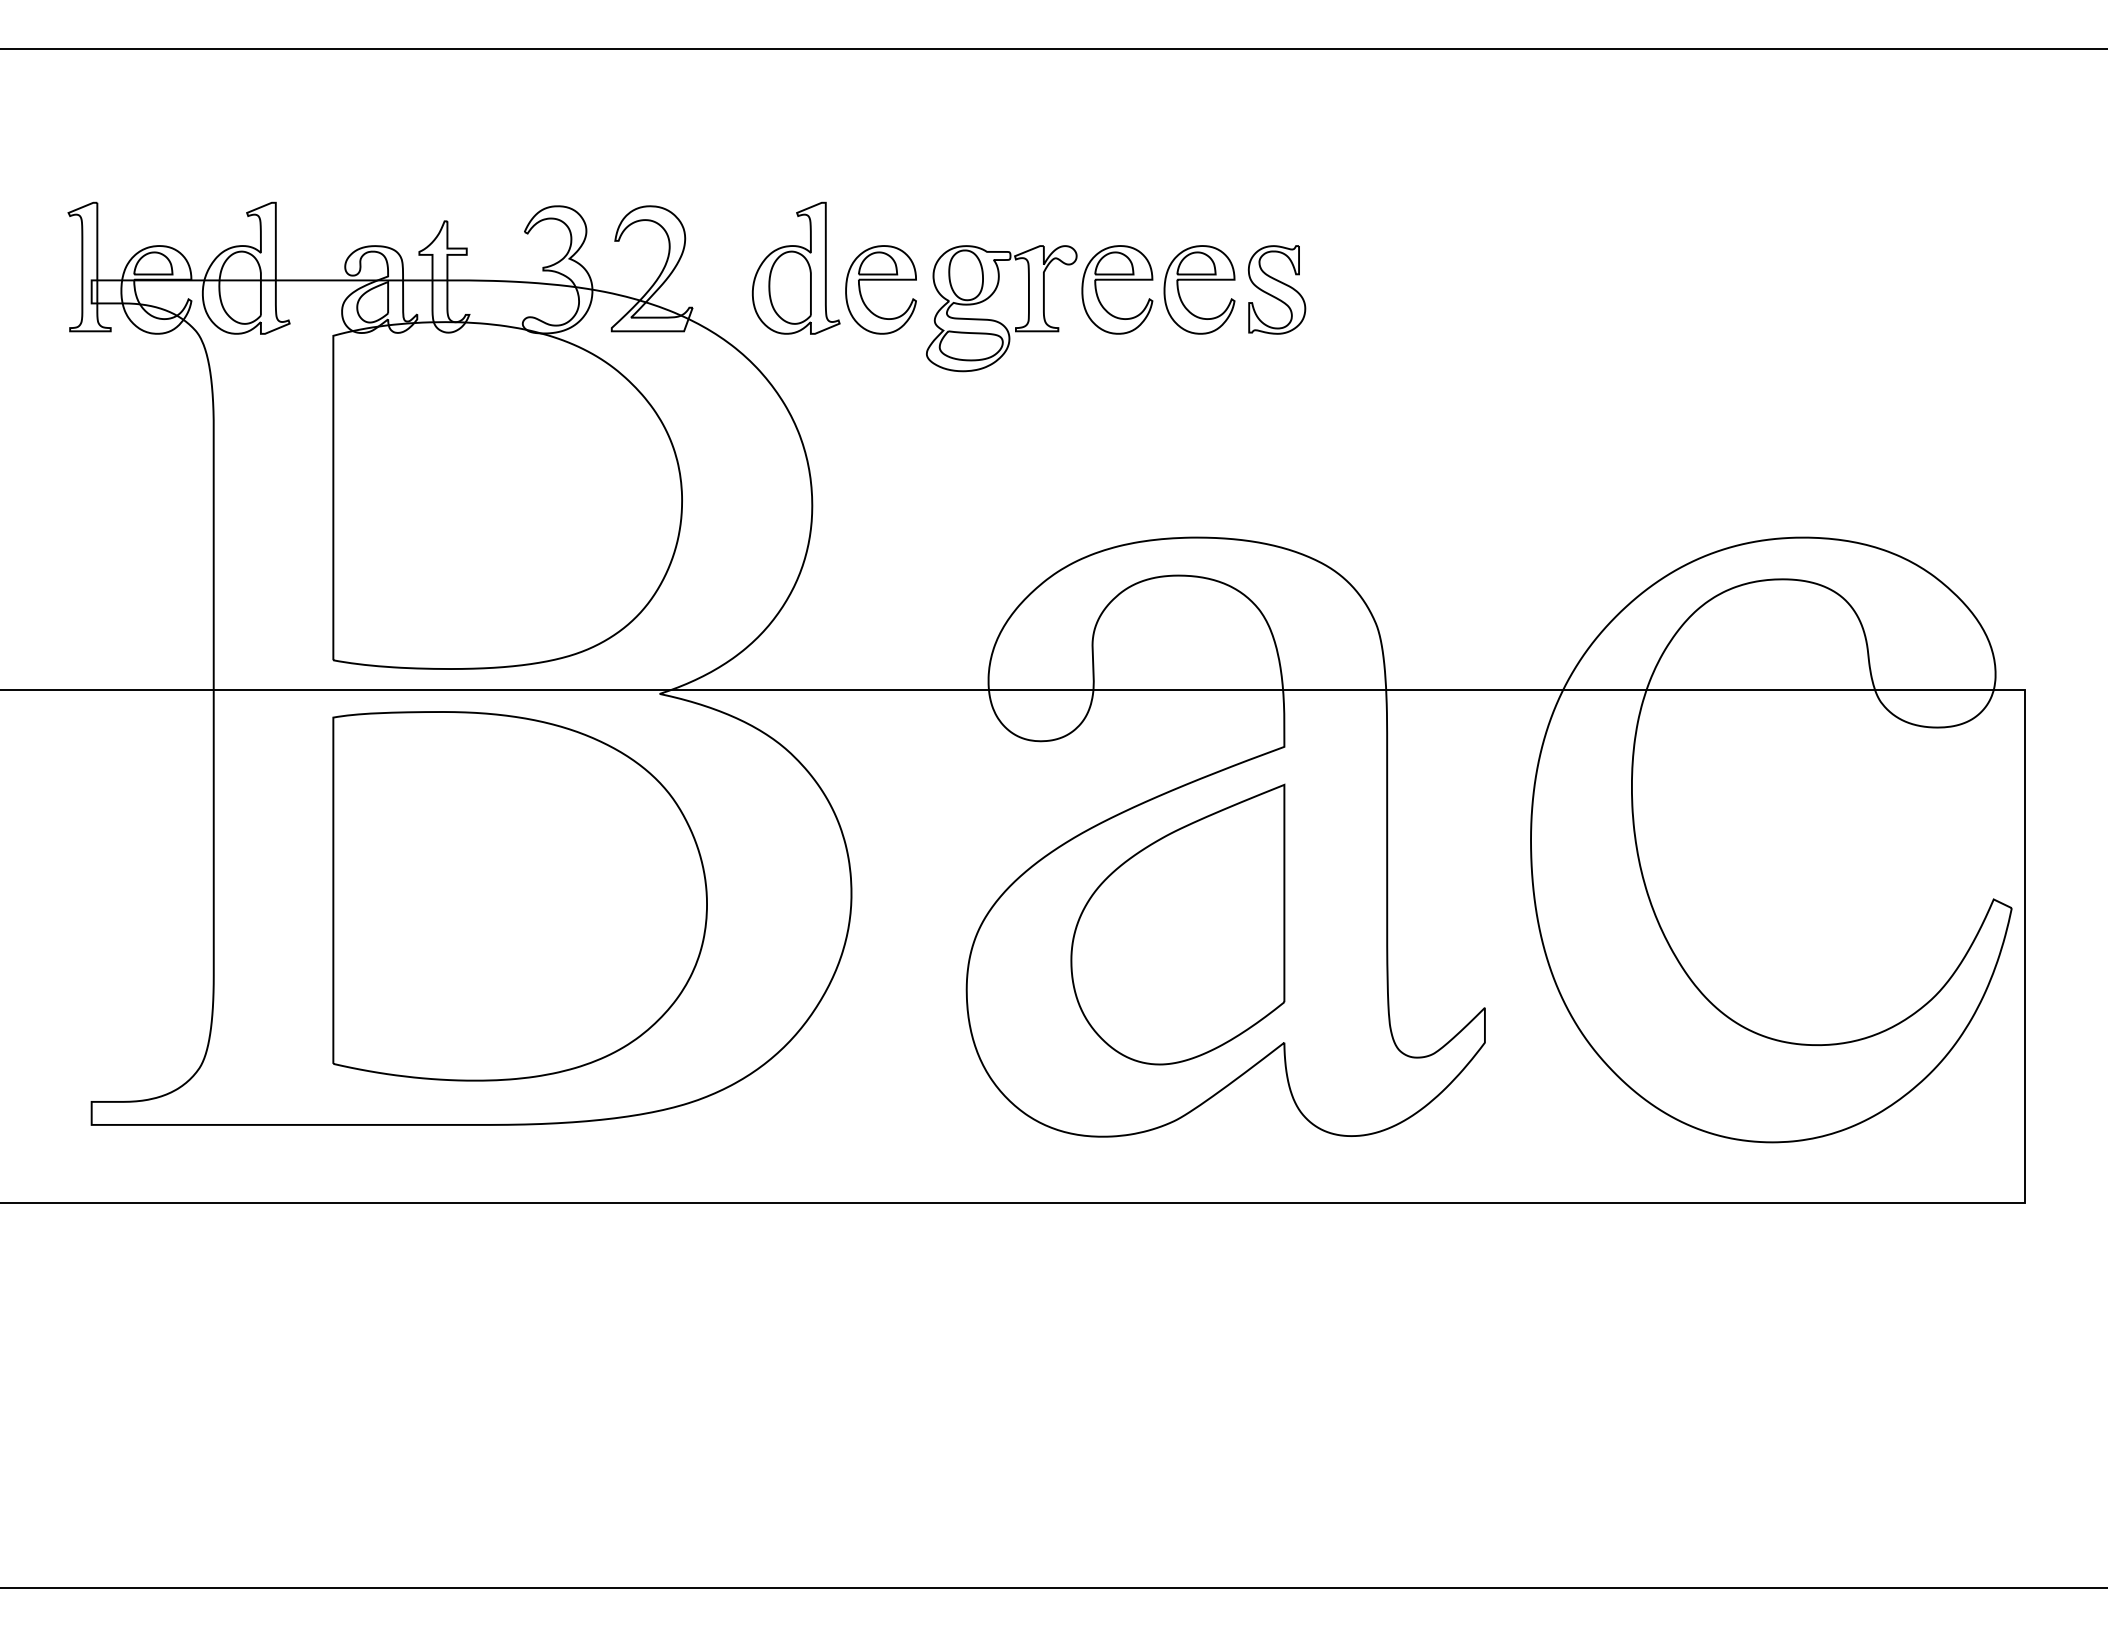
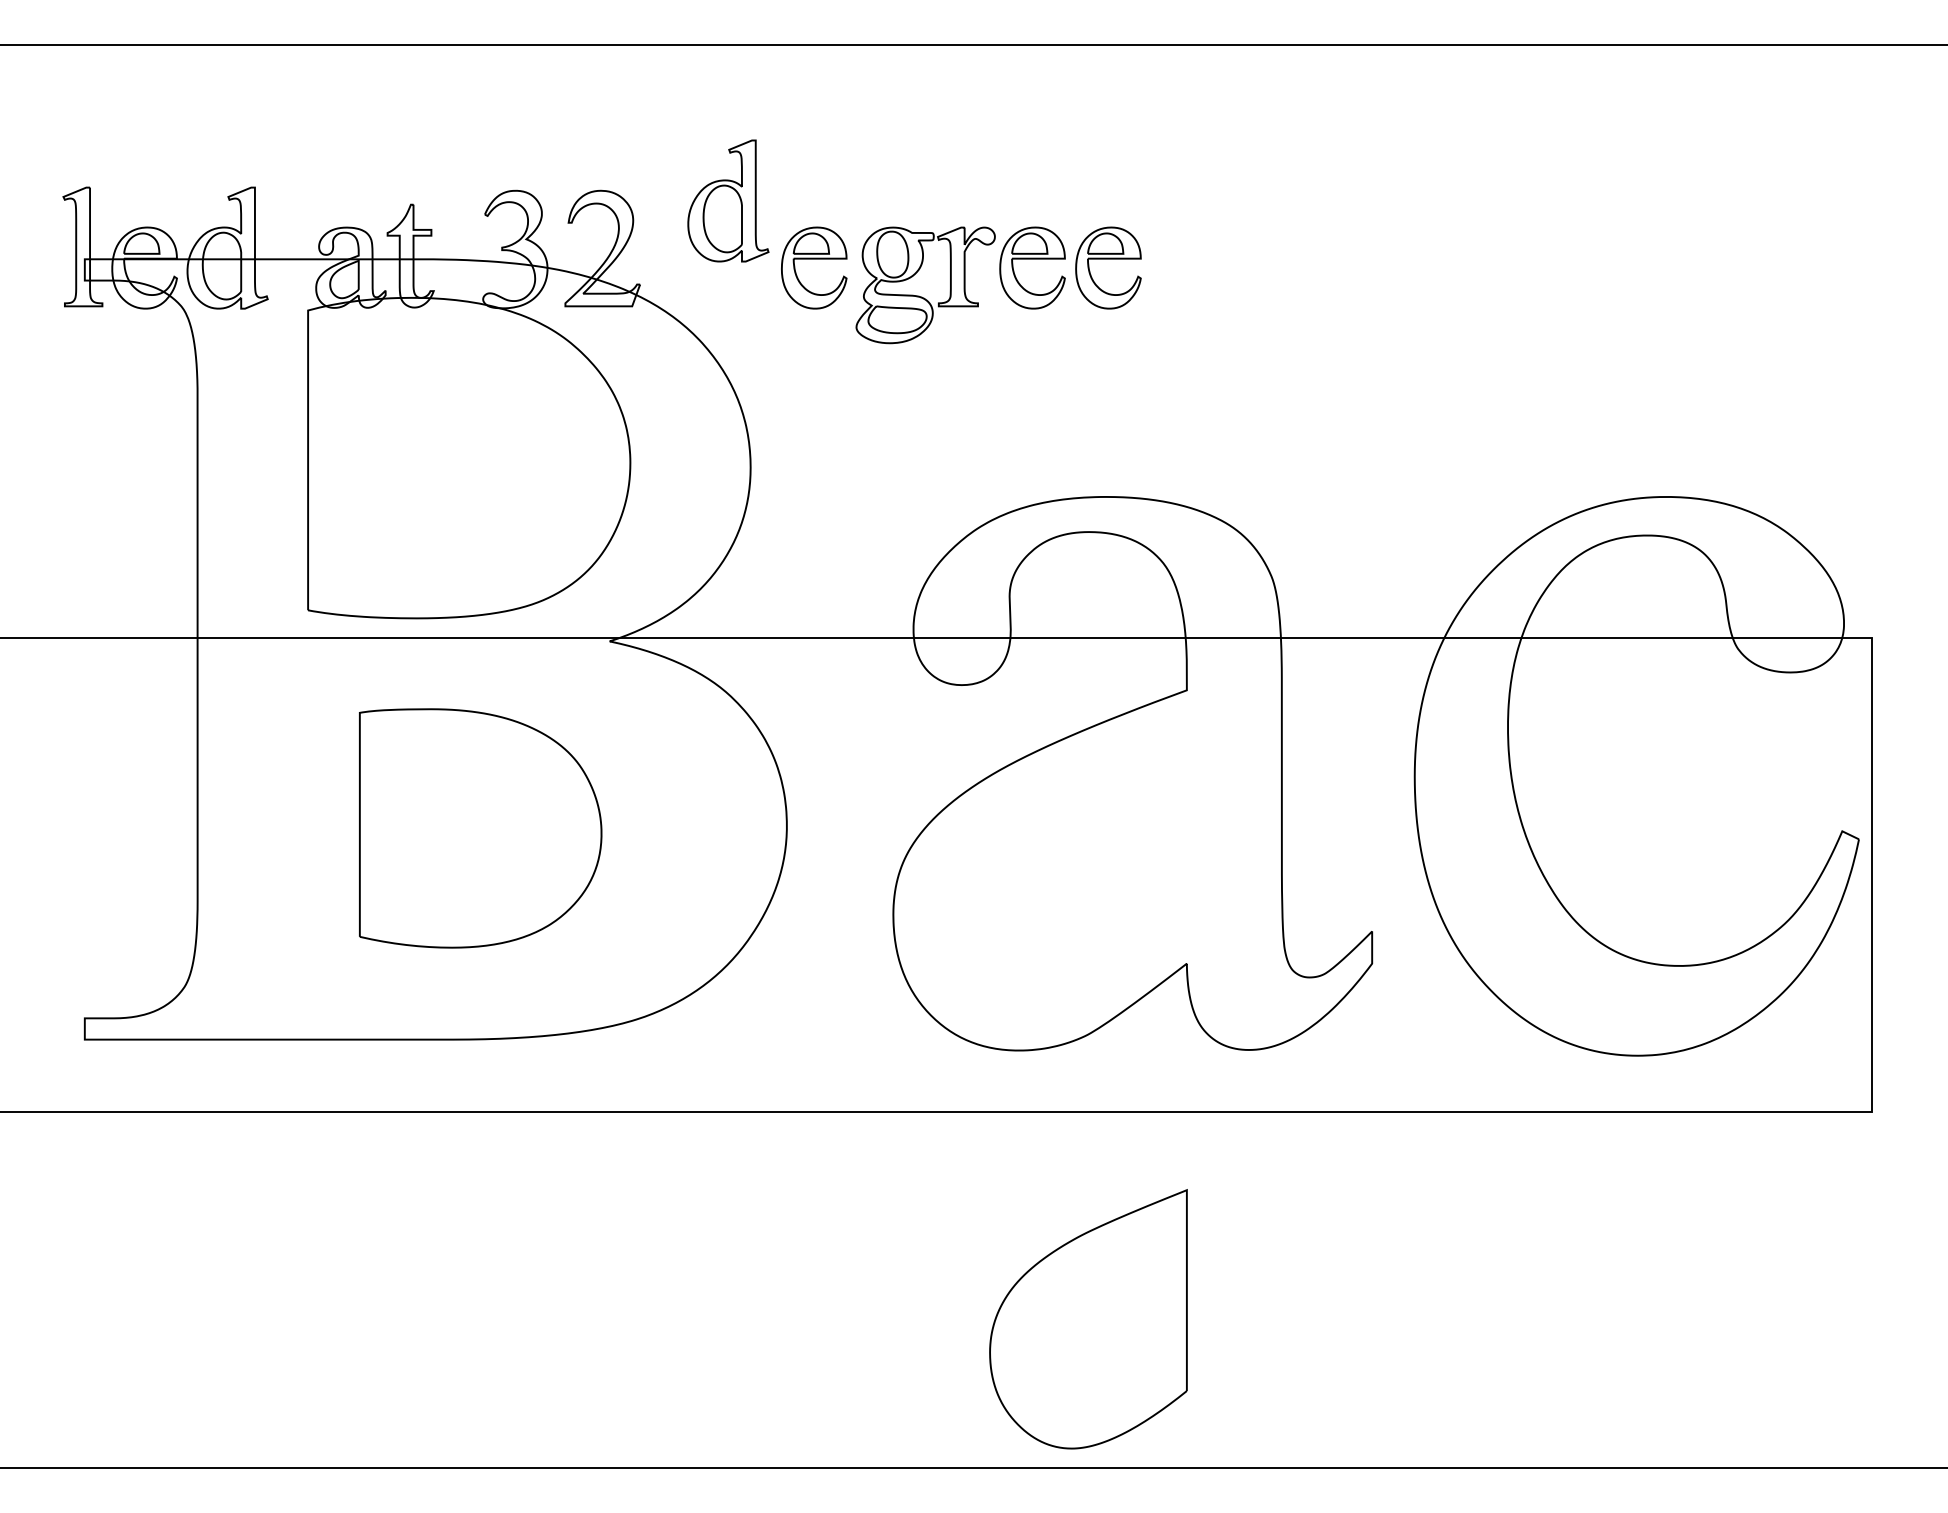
part: (795, 267) -> (727, 200), moved
part: (1276, 289) -> (1179, 267), removed
part: (519, 896) -> (480, 828), size x0.7
part: (1177, 924) -> (1088, 1319), moved

